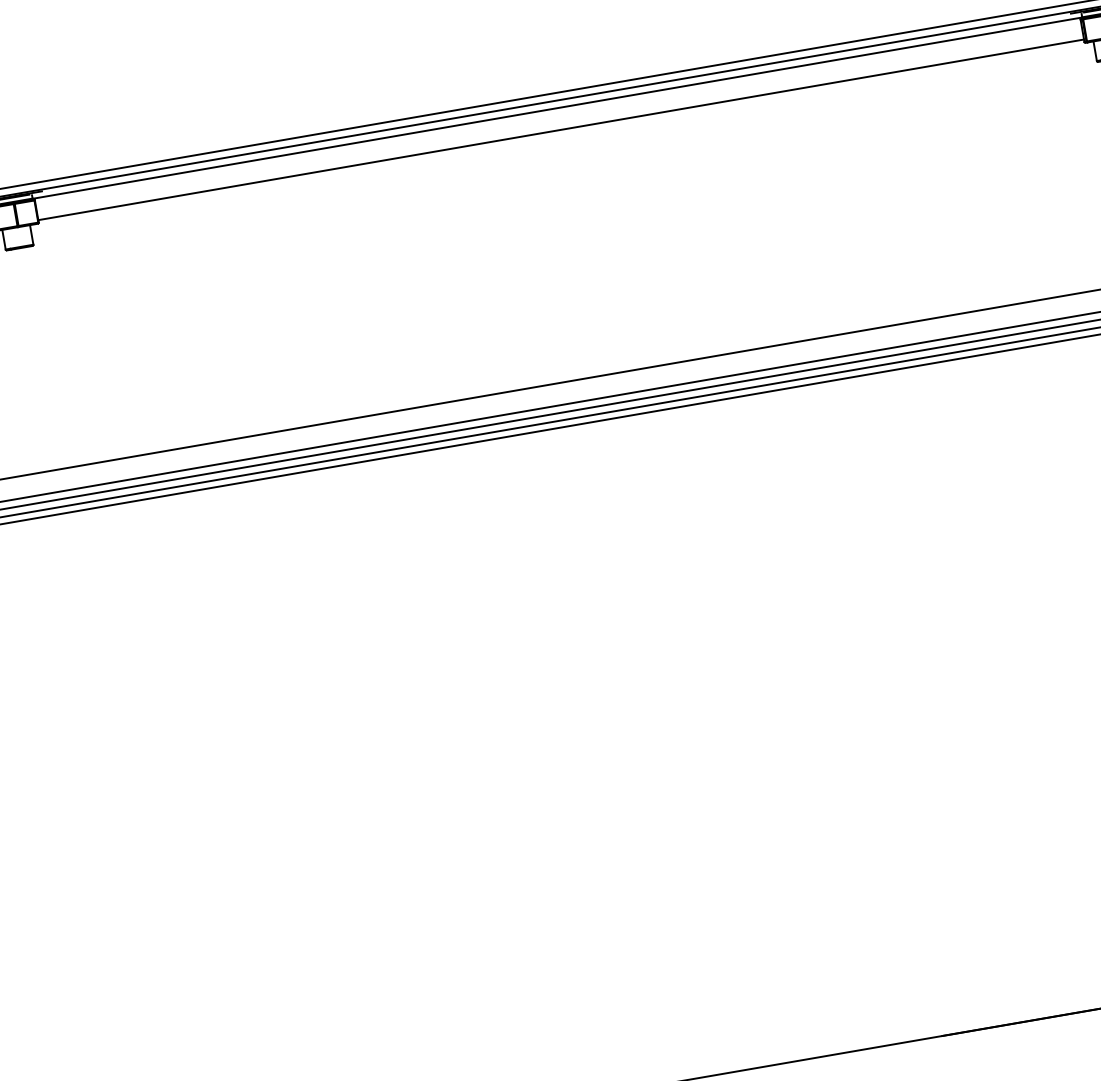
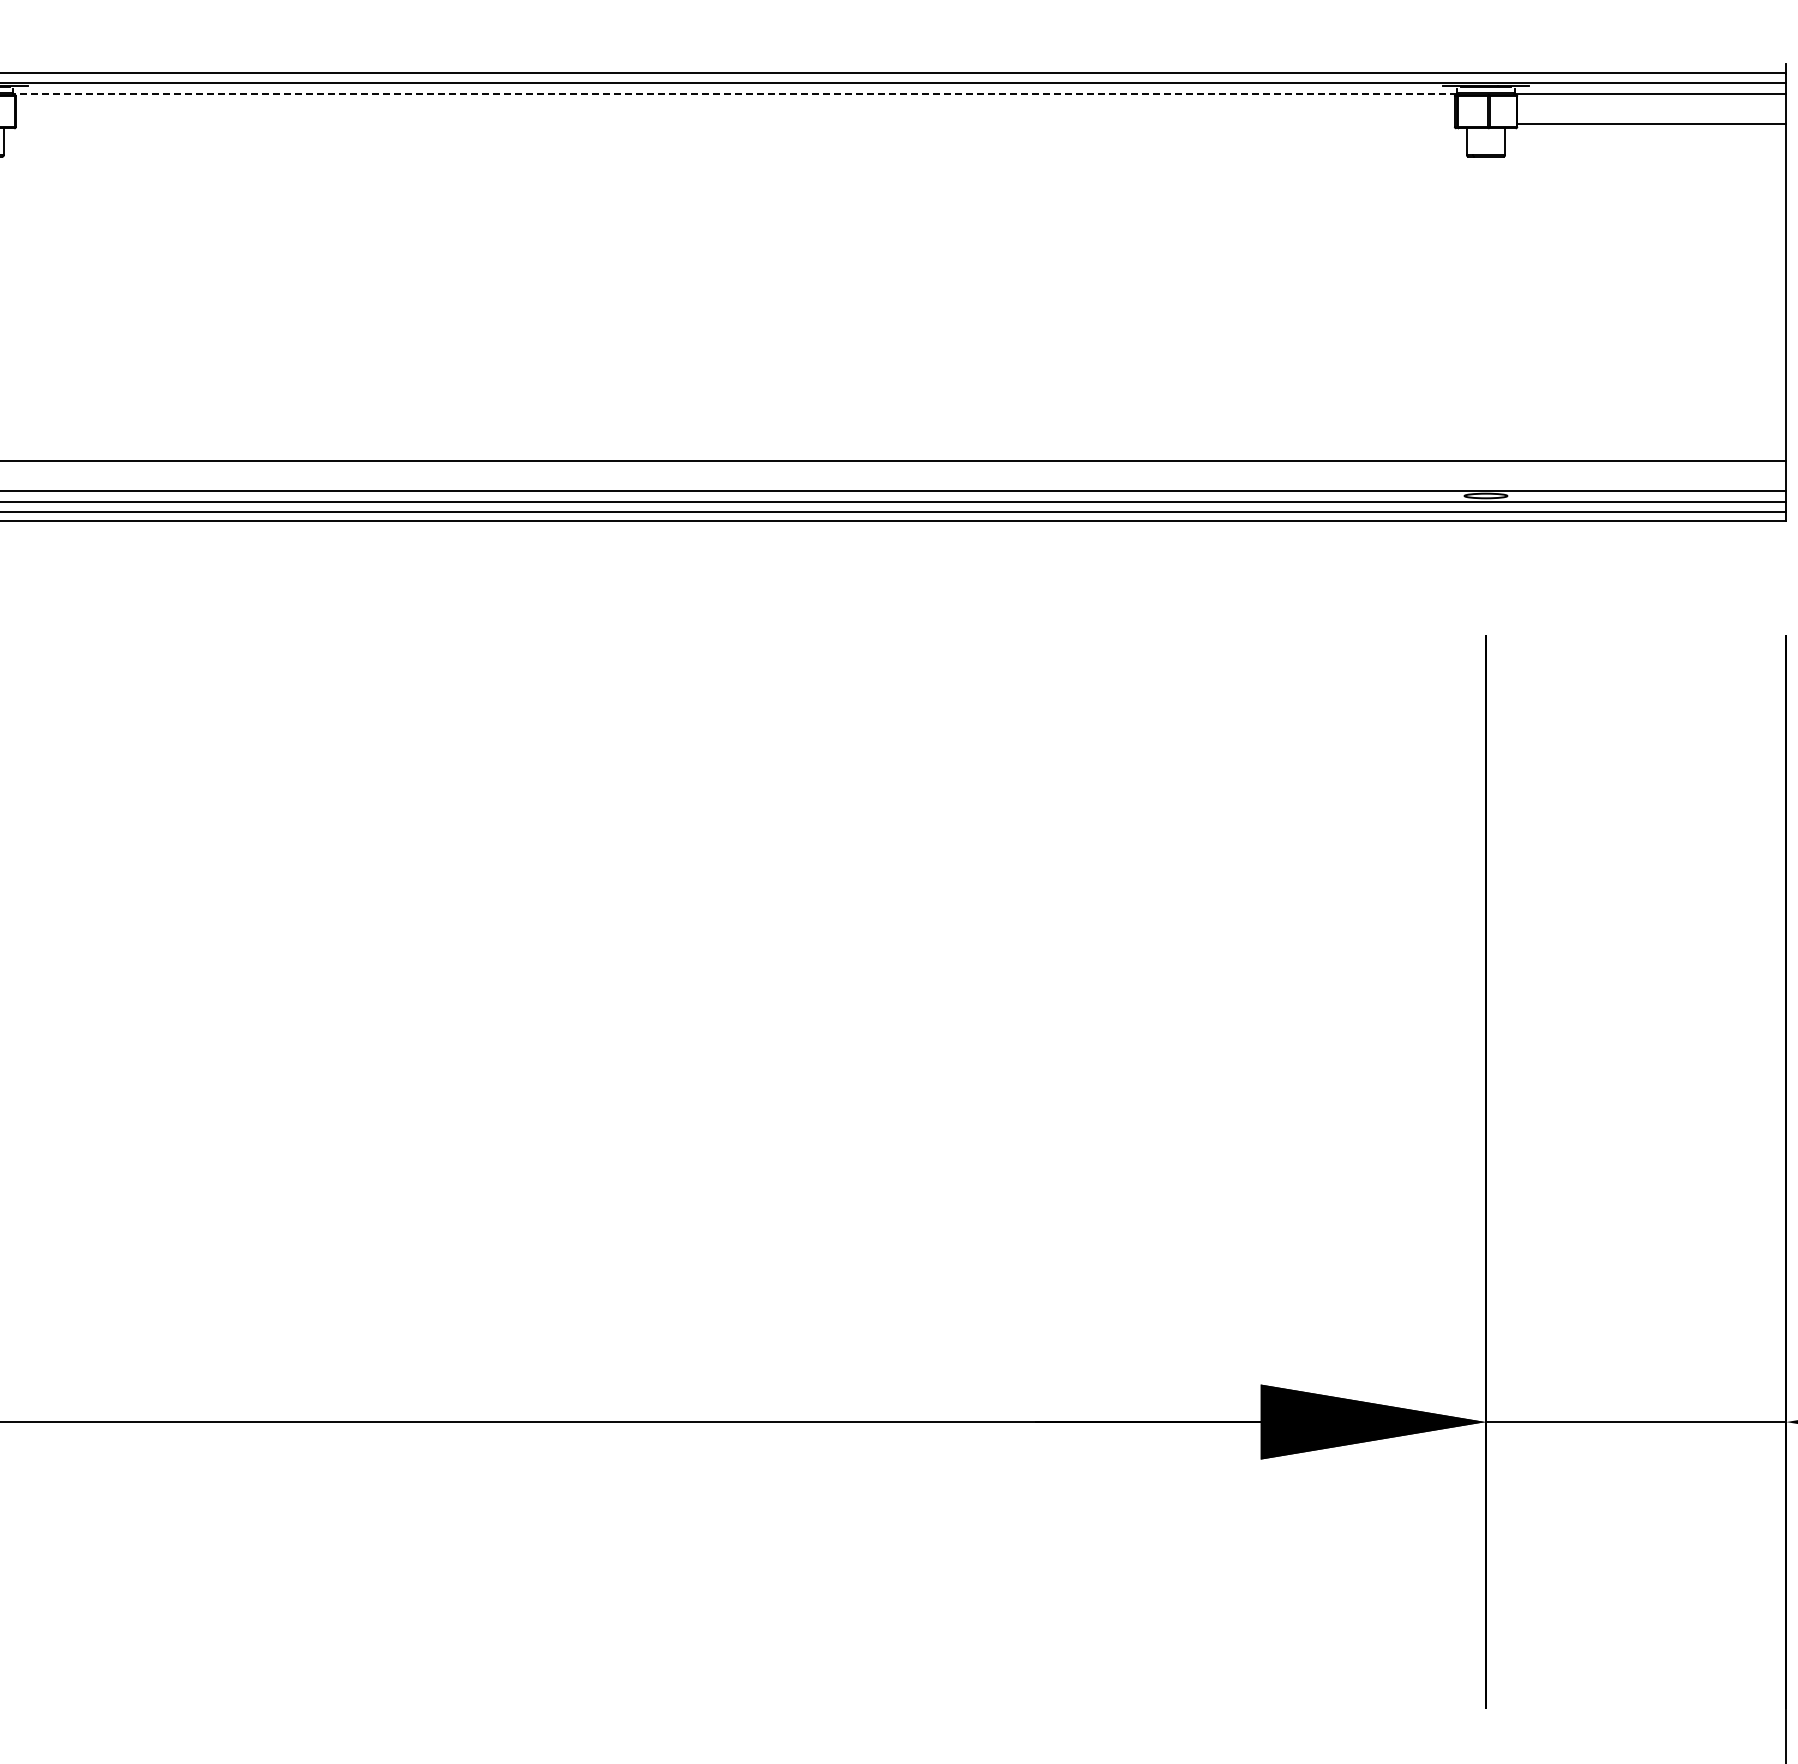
line: (556, 108) -> (734, 93), solid -> dashed
line: (561, 129) -> (735, 123), removed

